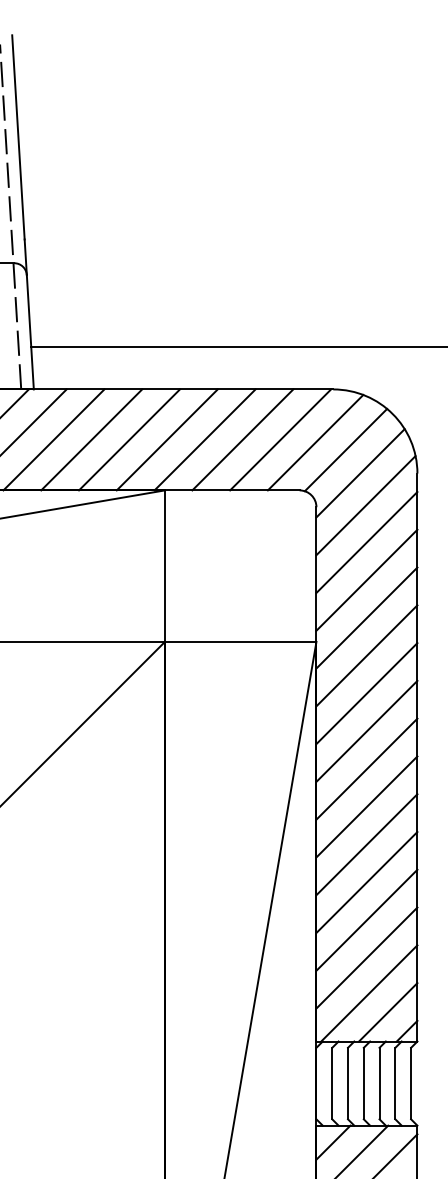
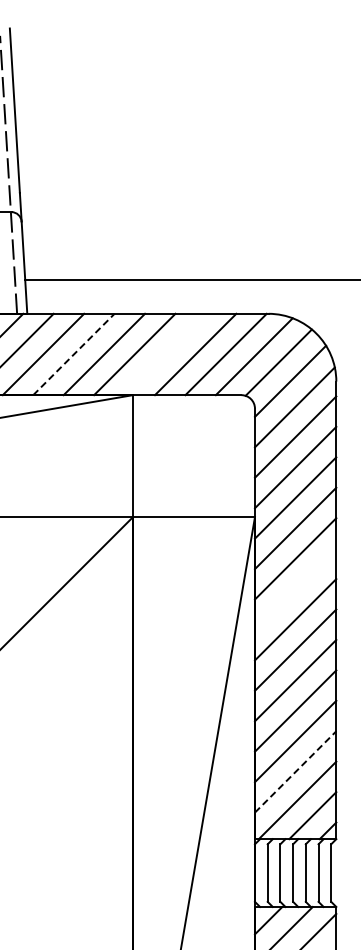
line: (91, 439) -> (73, 354), solid -> dashed
line: (204, 439) -> (164, 354), removed
line: (366, 730) -> (295, 588), removed
line: (366, 957) -> (295, 771), solid -> dashed

